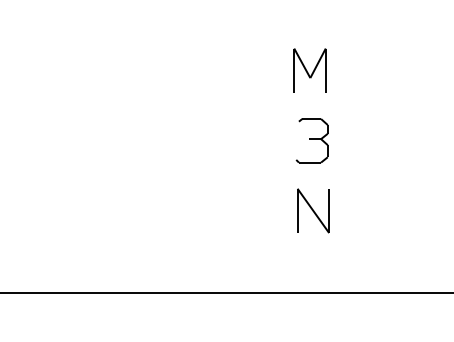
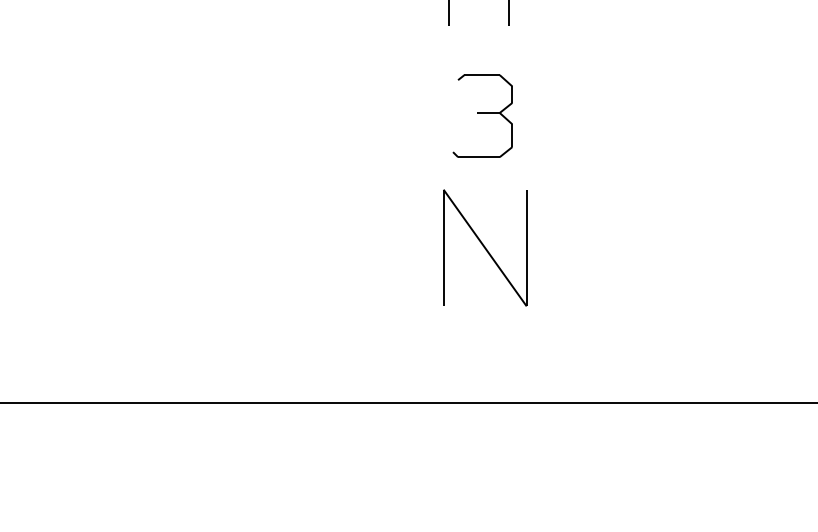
part: (313, 210) -> (485, 247), size x1.4

